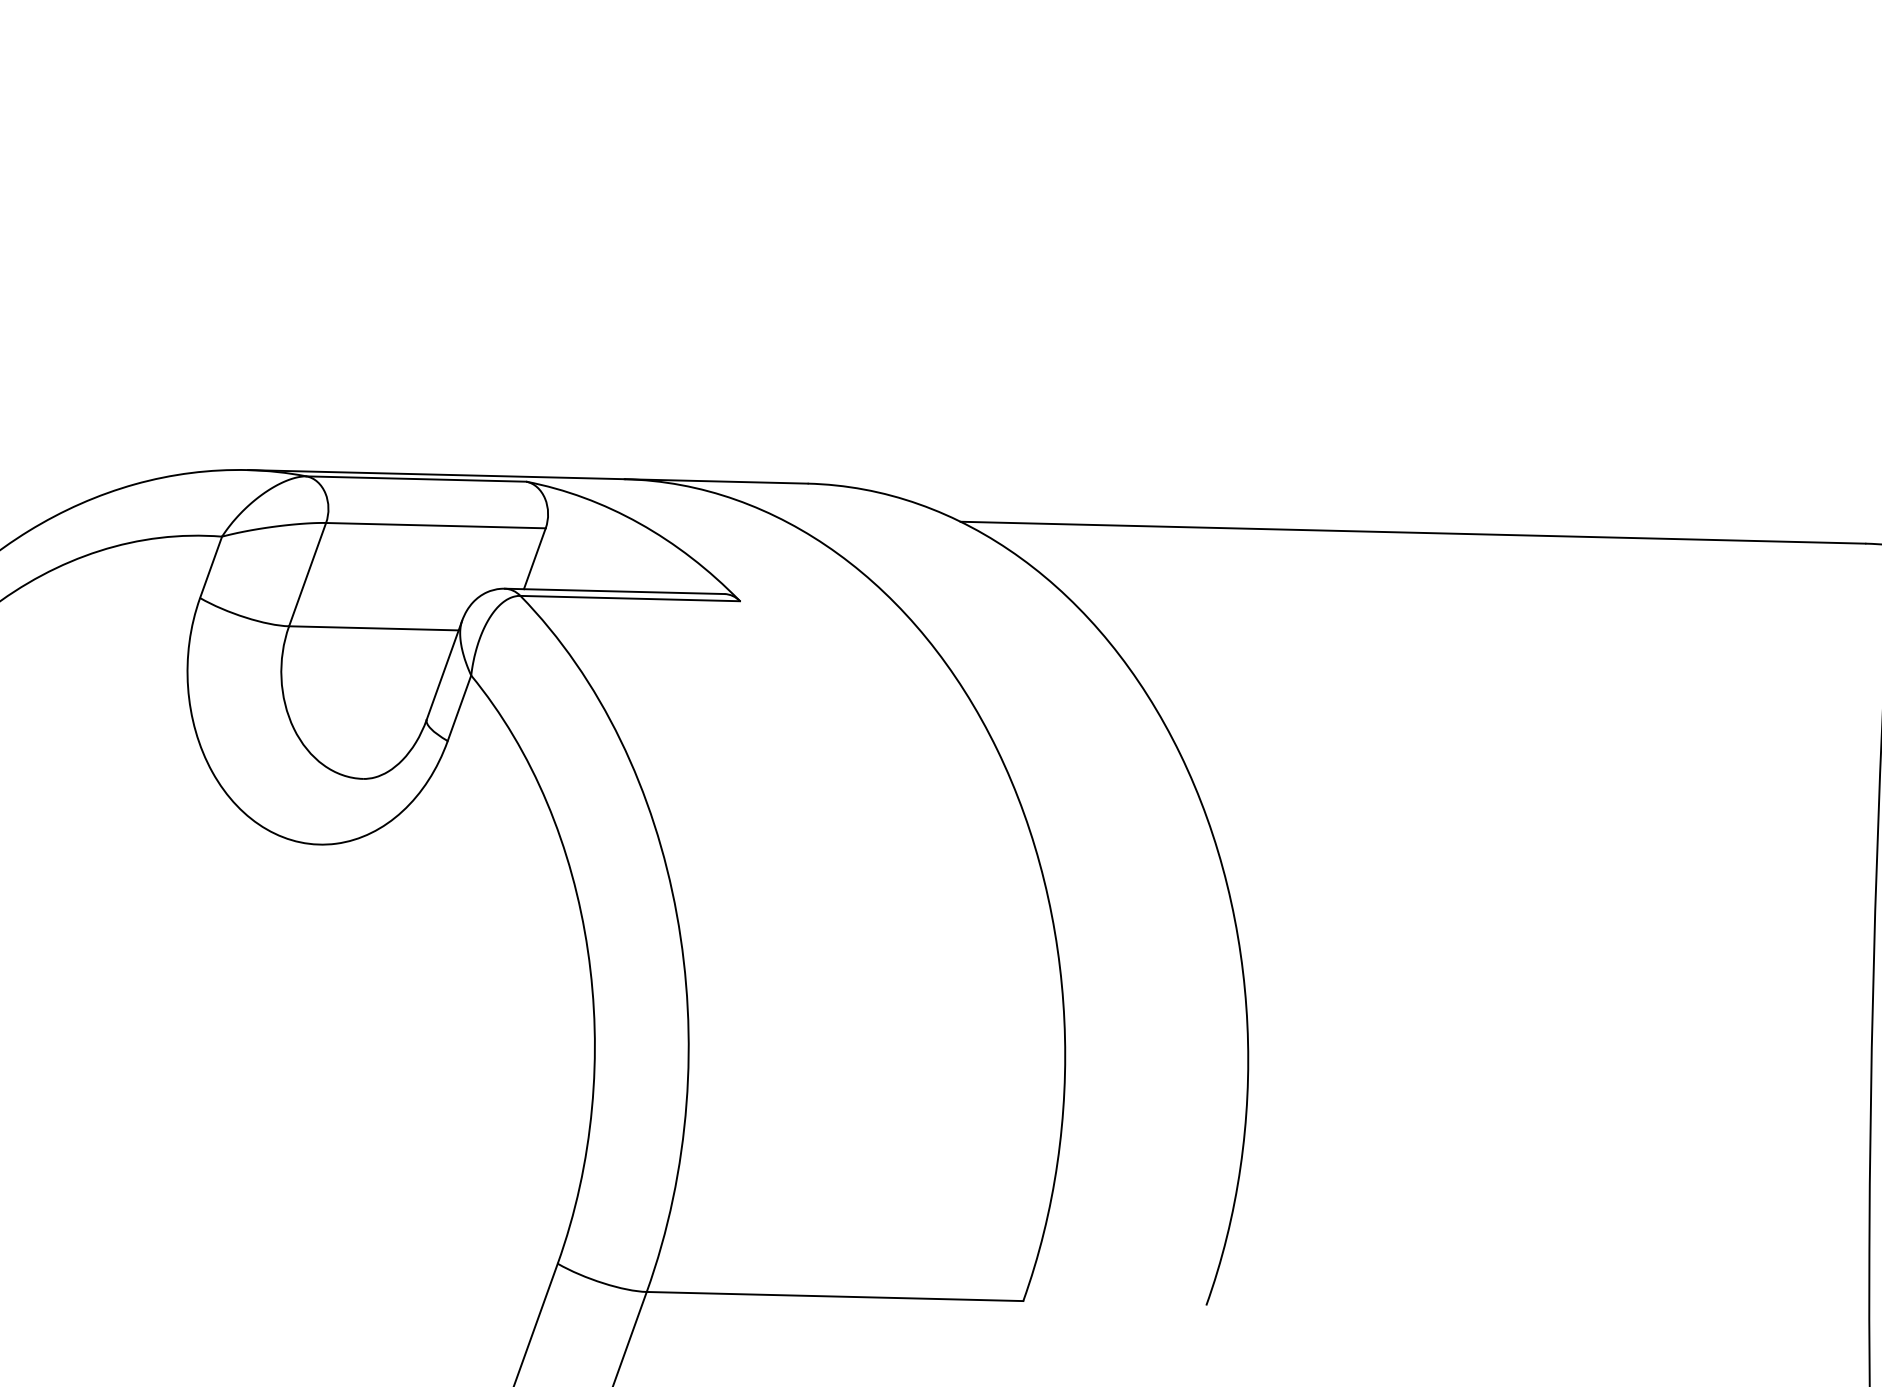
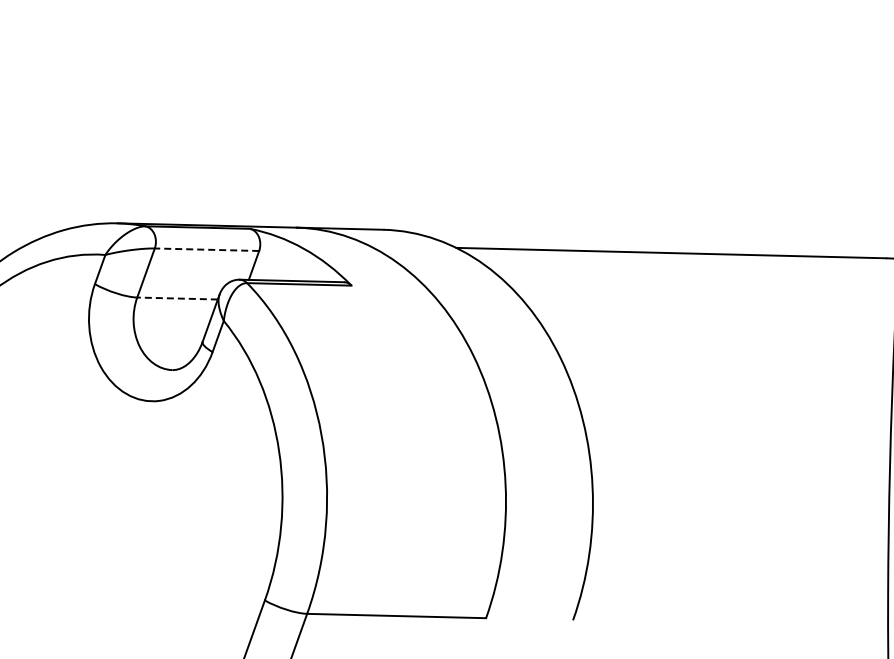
line: (434, 525) -> (206, 249), solid -> dashed
line: (373, 628) -> (177, 298), solid -> dashed

